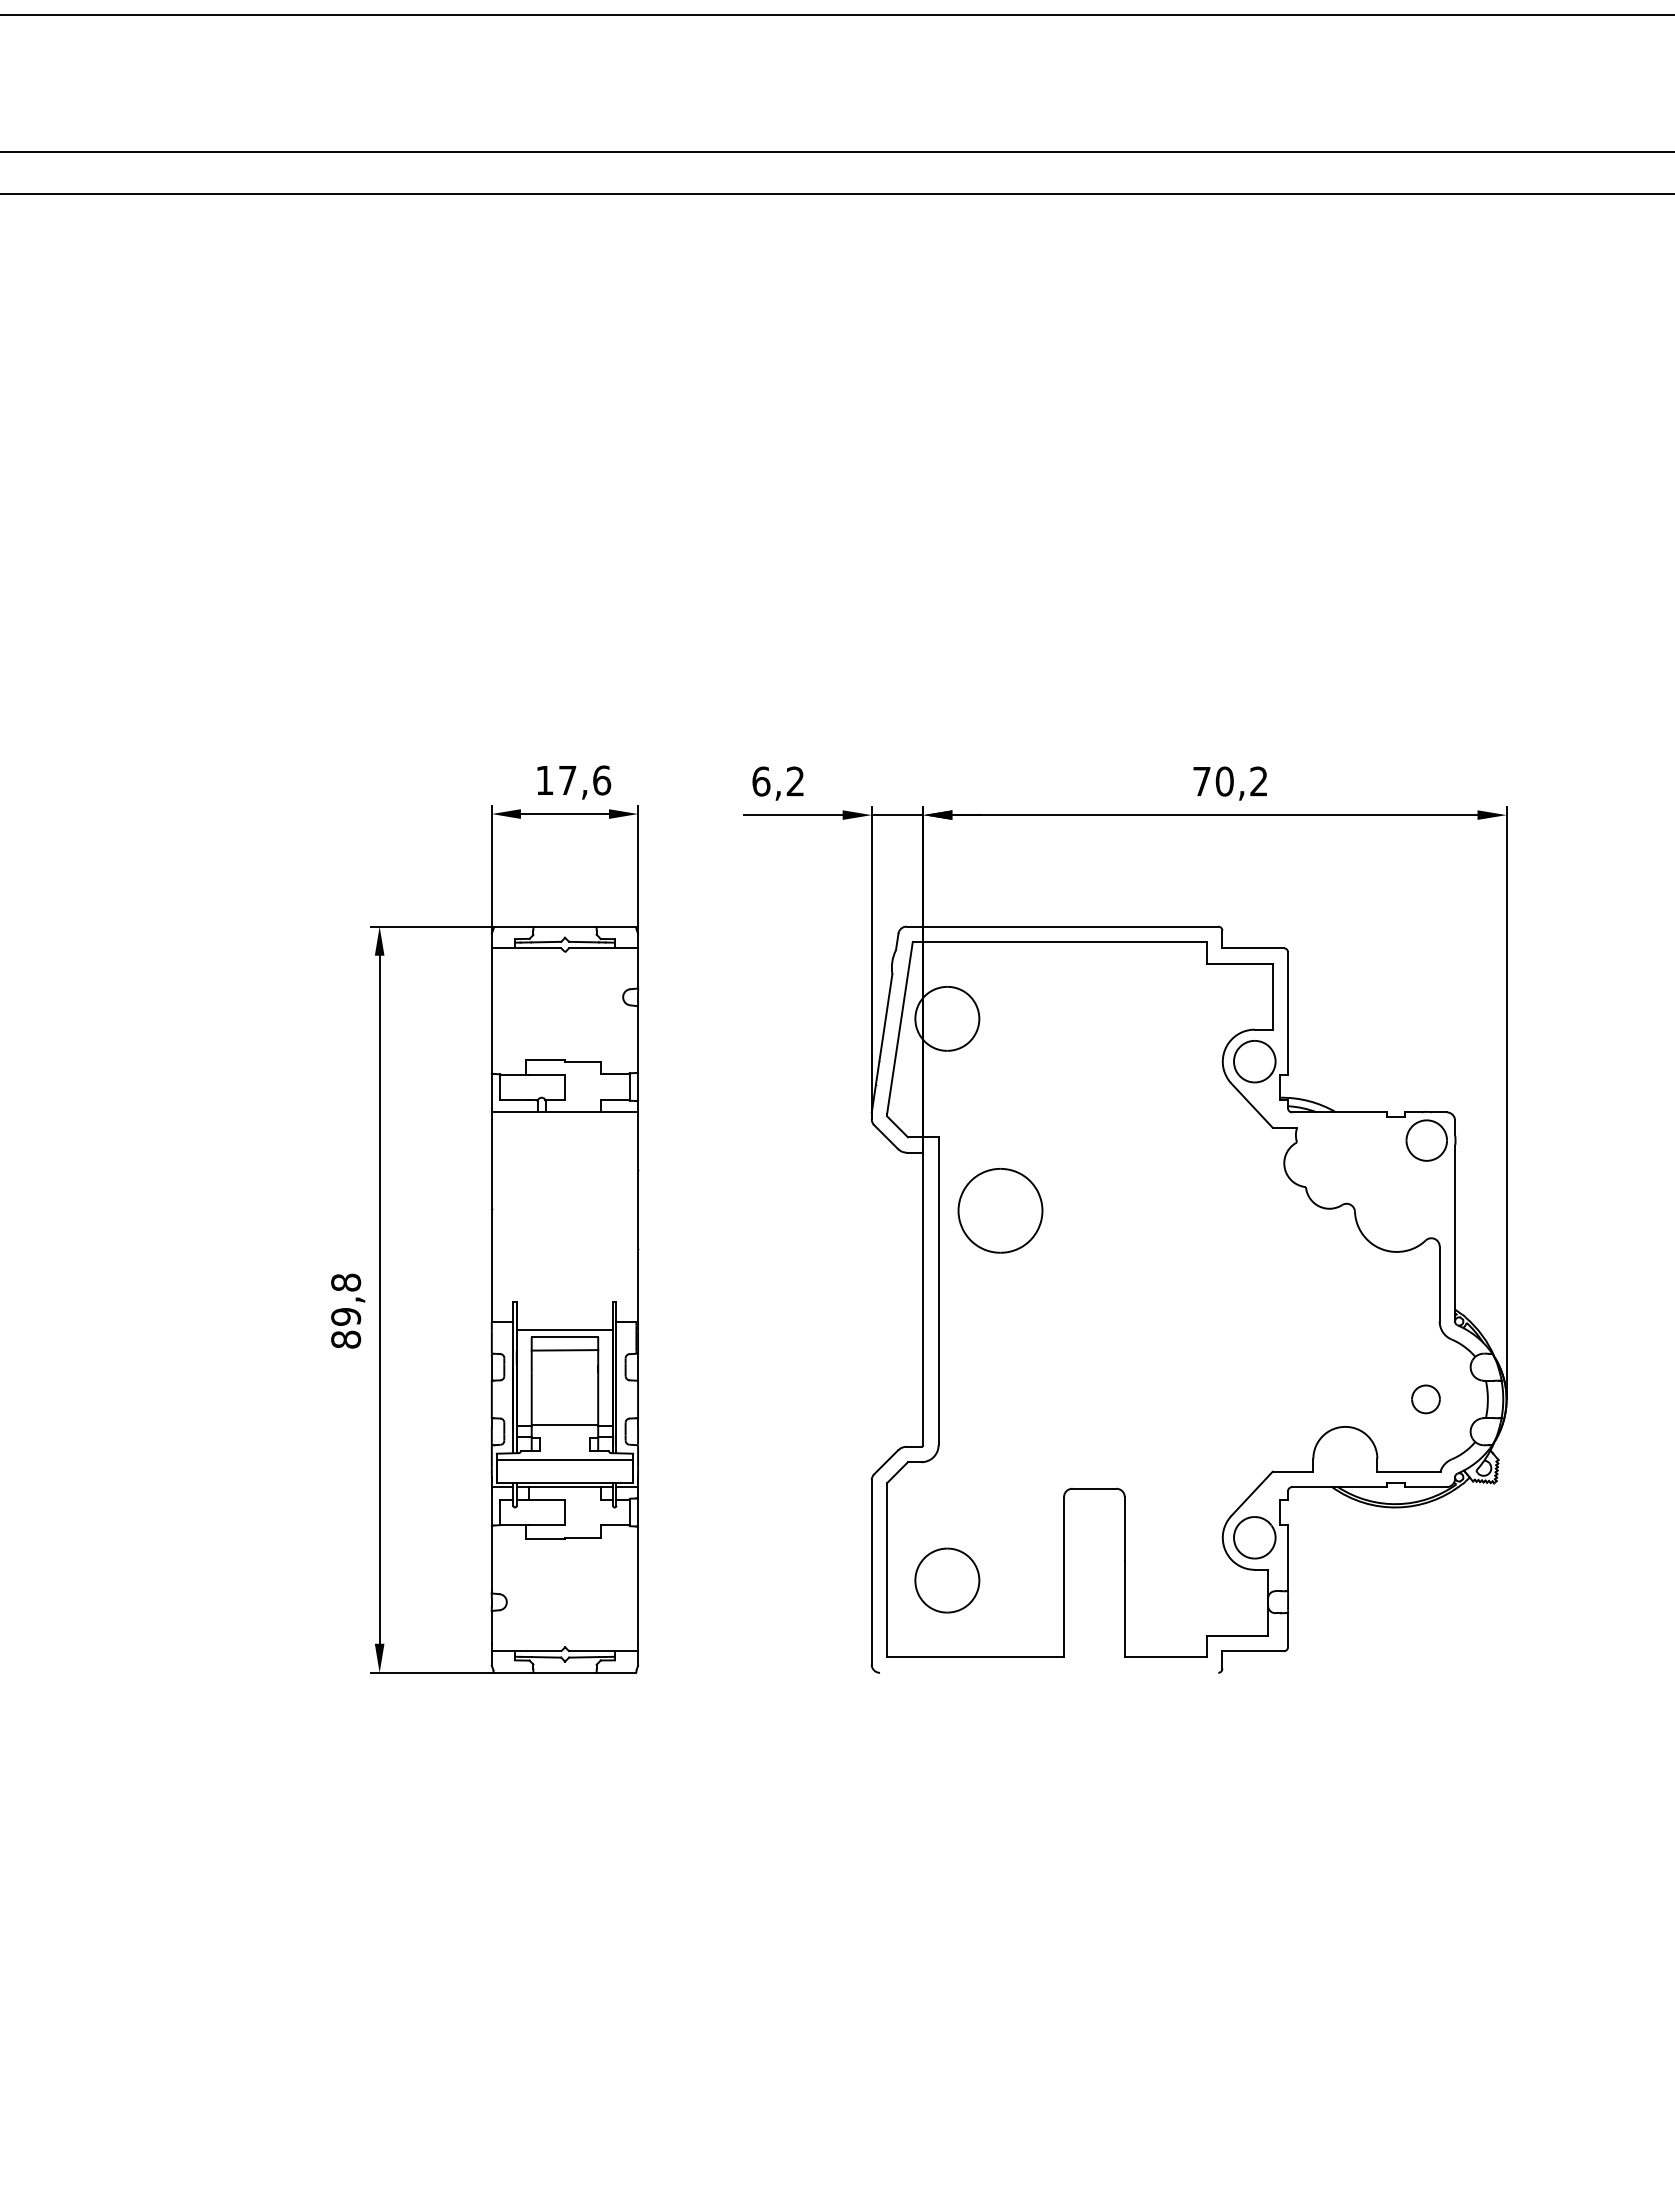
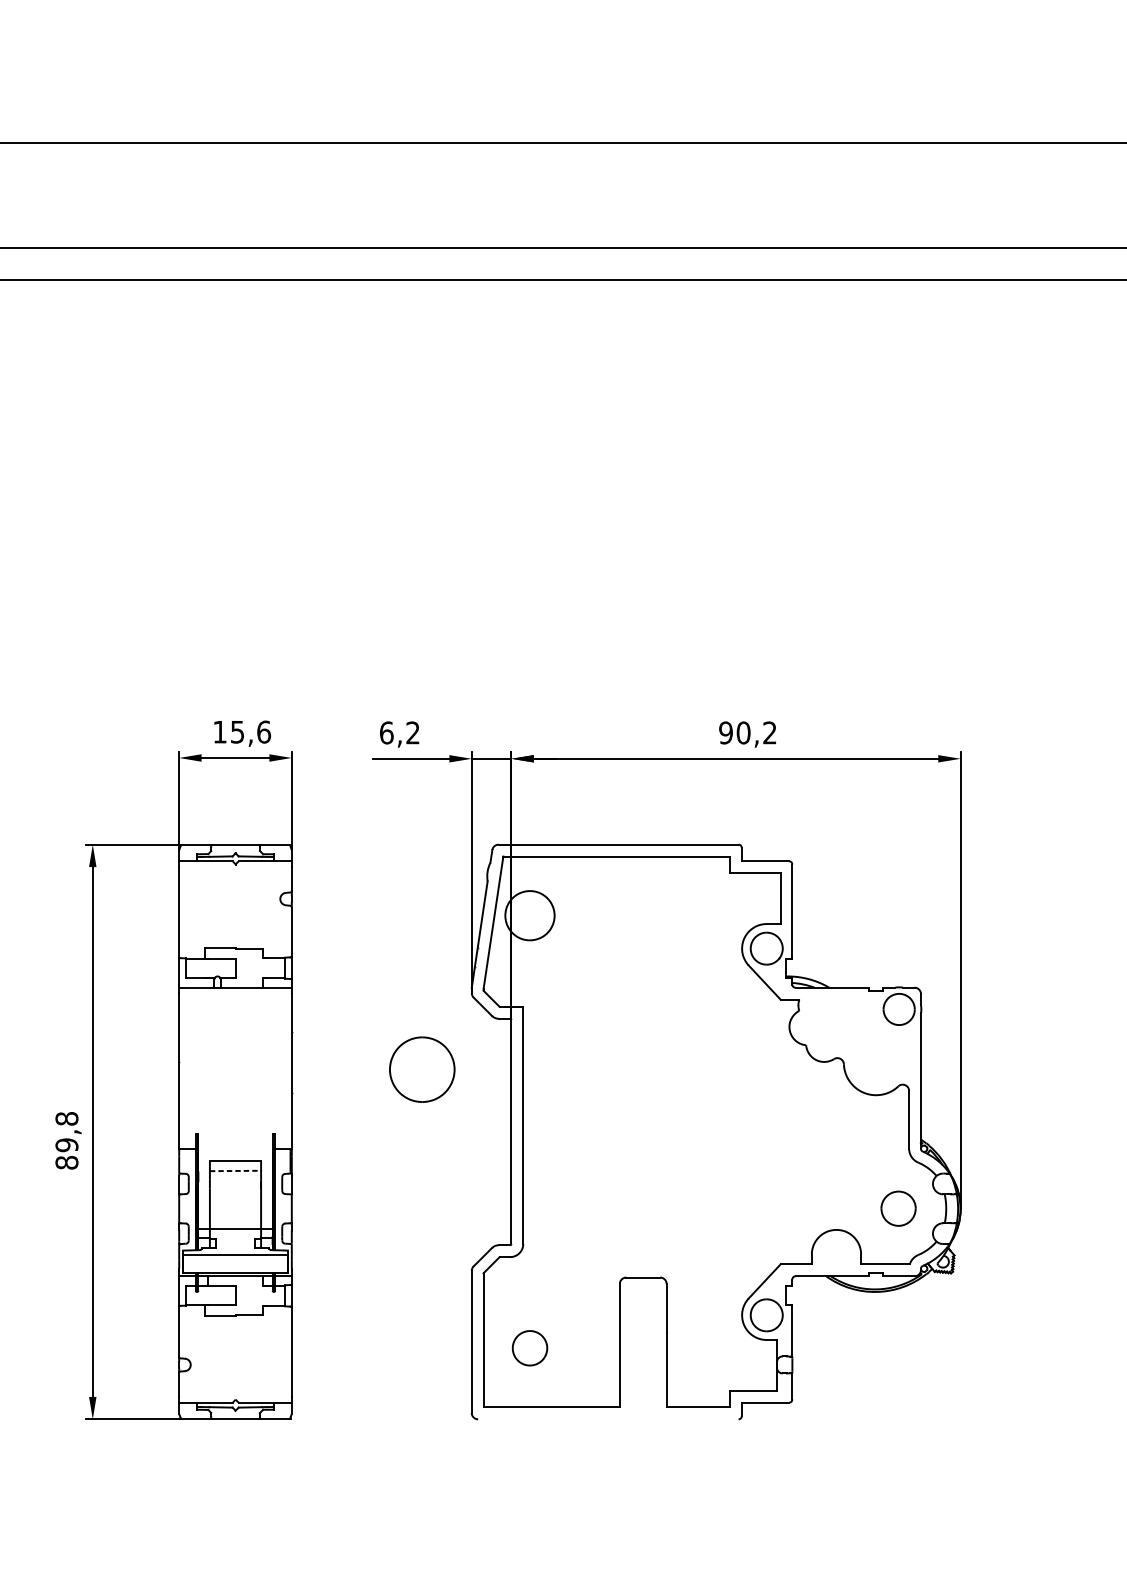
text: (567, 780) -> (237, 732), 17,6 -> 15,6
text: (1201, 781) -> (725, 732), 70,2 -> 90,2
part: (1000, 1210) -> (422, 1069), moved
line: (564, 1330) -> (235, 1155), removed
line: (565, 1350) -> (235, 1171), solid -> dashed
part: (1425, 1399) -> (898, 1208), size x1.6
part: (947, 1580) -> (530, 1348), size x0.7

